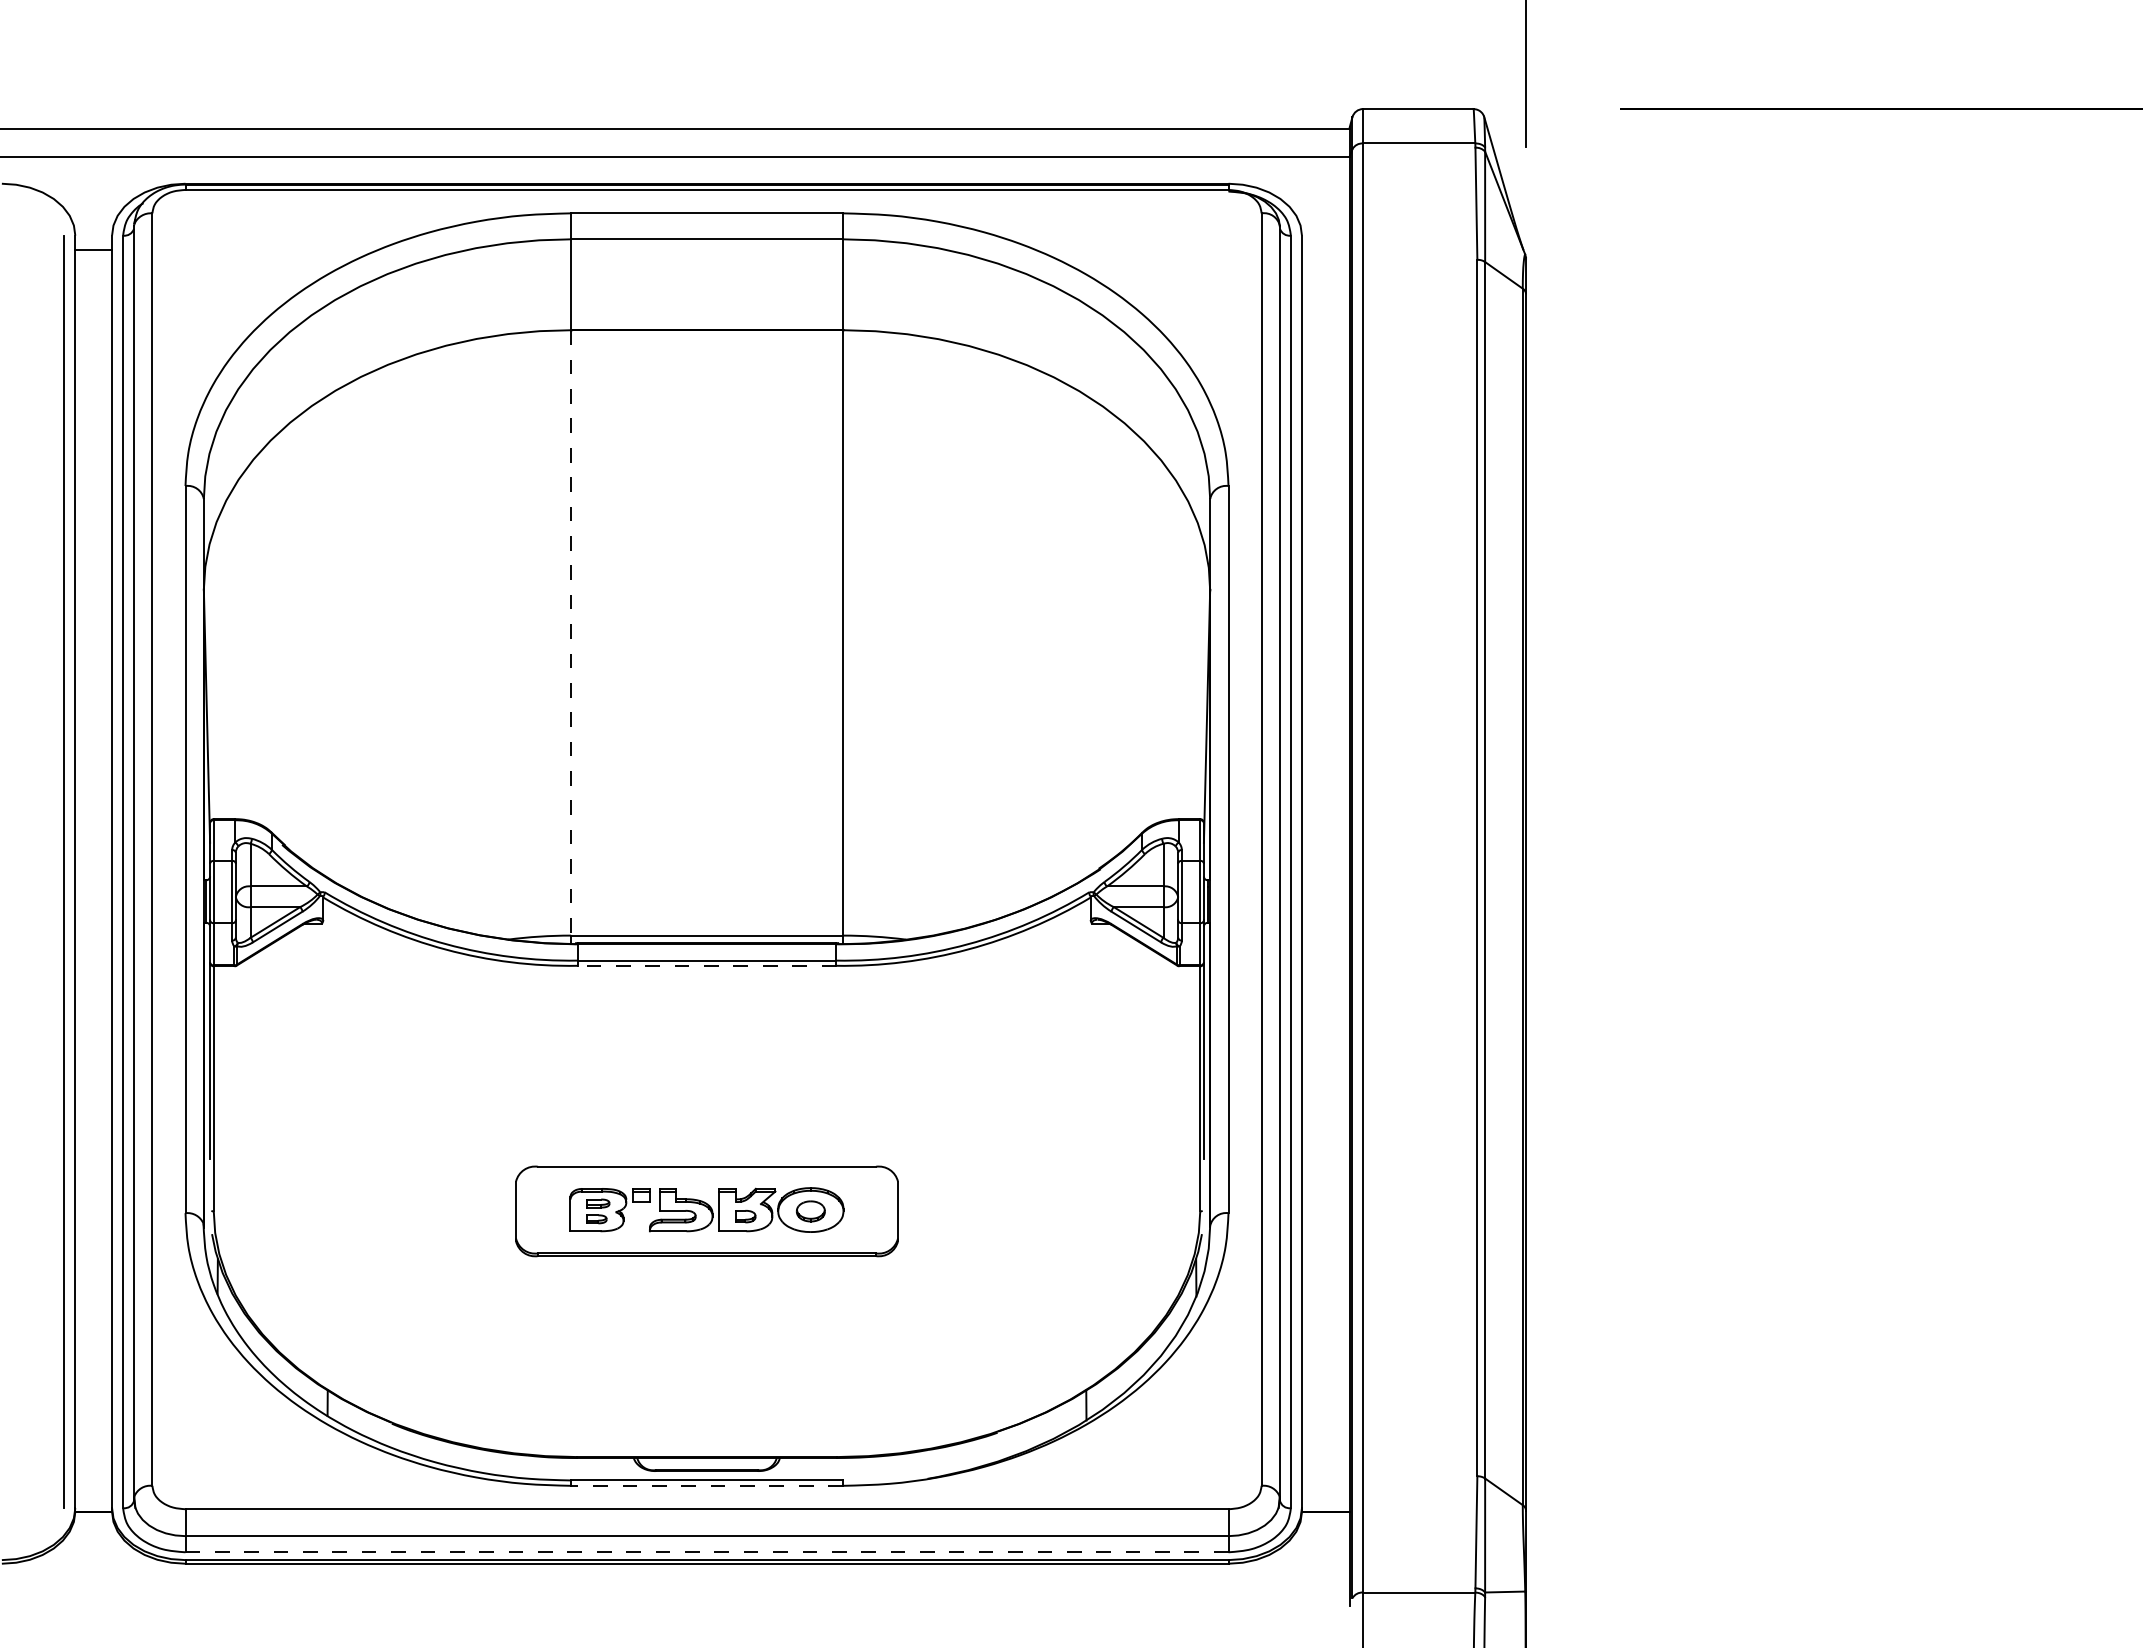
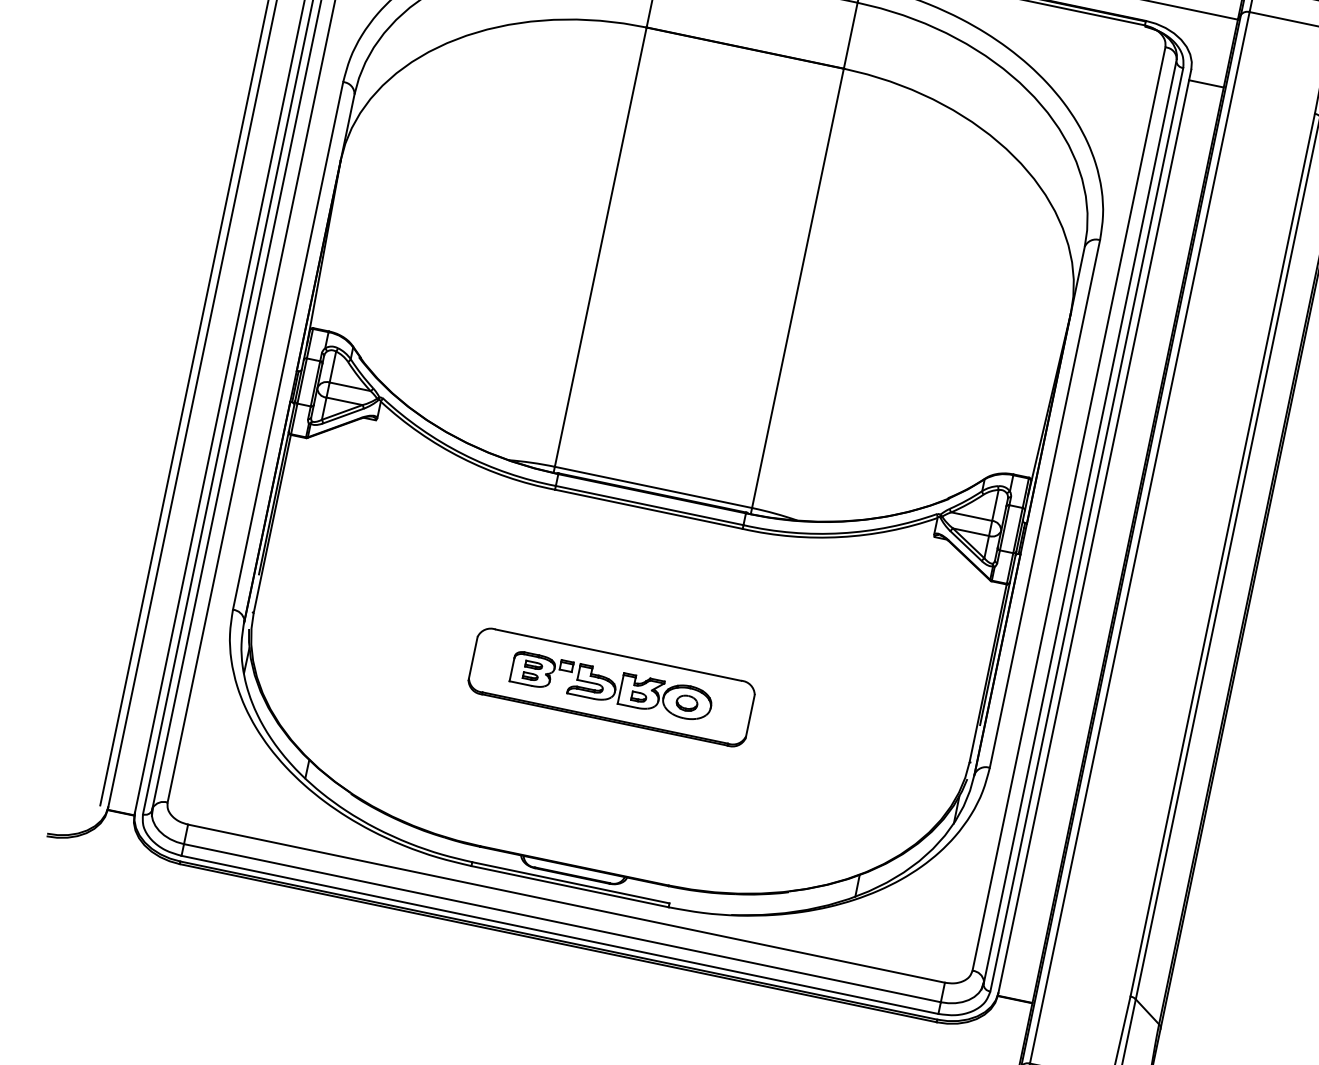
line: (1325, 250) -> (1206, 84), added
line: (571, 632) -> (601, 246), dashed -> solid
line: (706, 965) -> (648, 509), dashed -> solid
line: (707, 1485) -> (570, 886), dashed -> solid
line: (707, 1552) -> (560, 935), dashed -> solid

